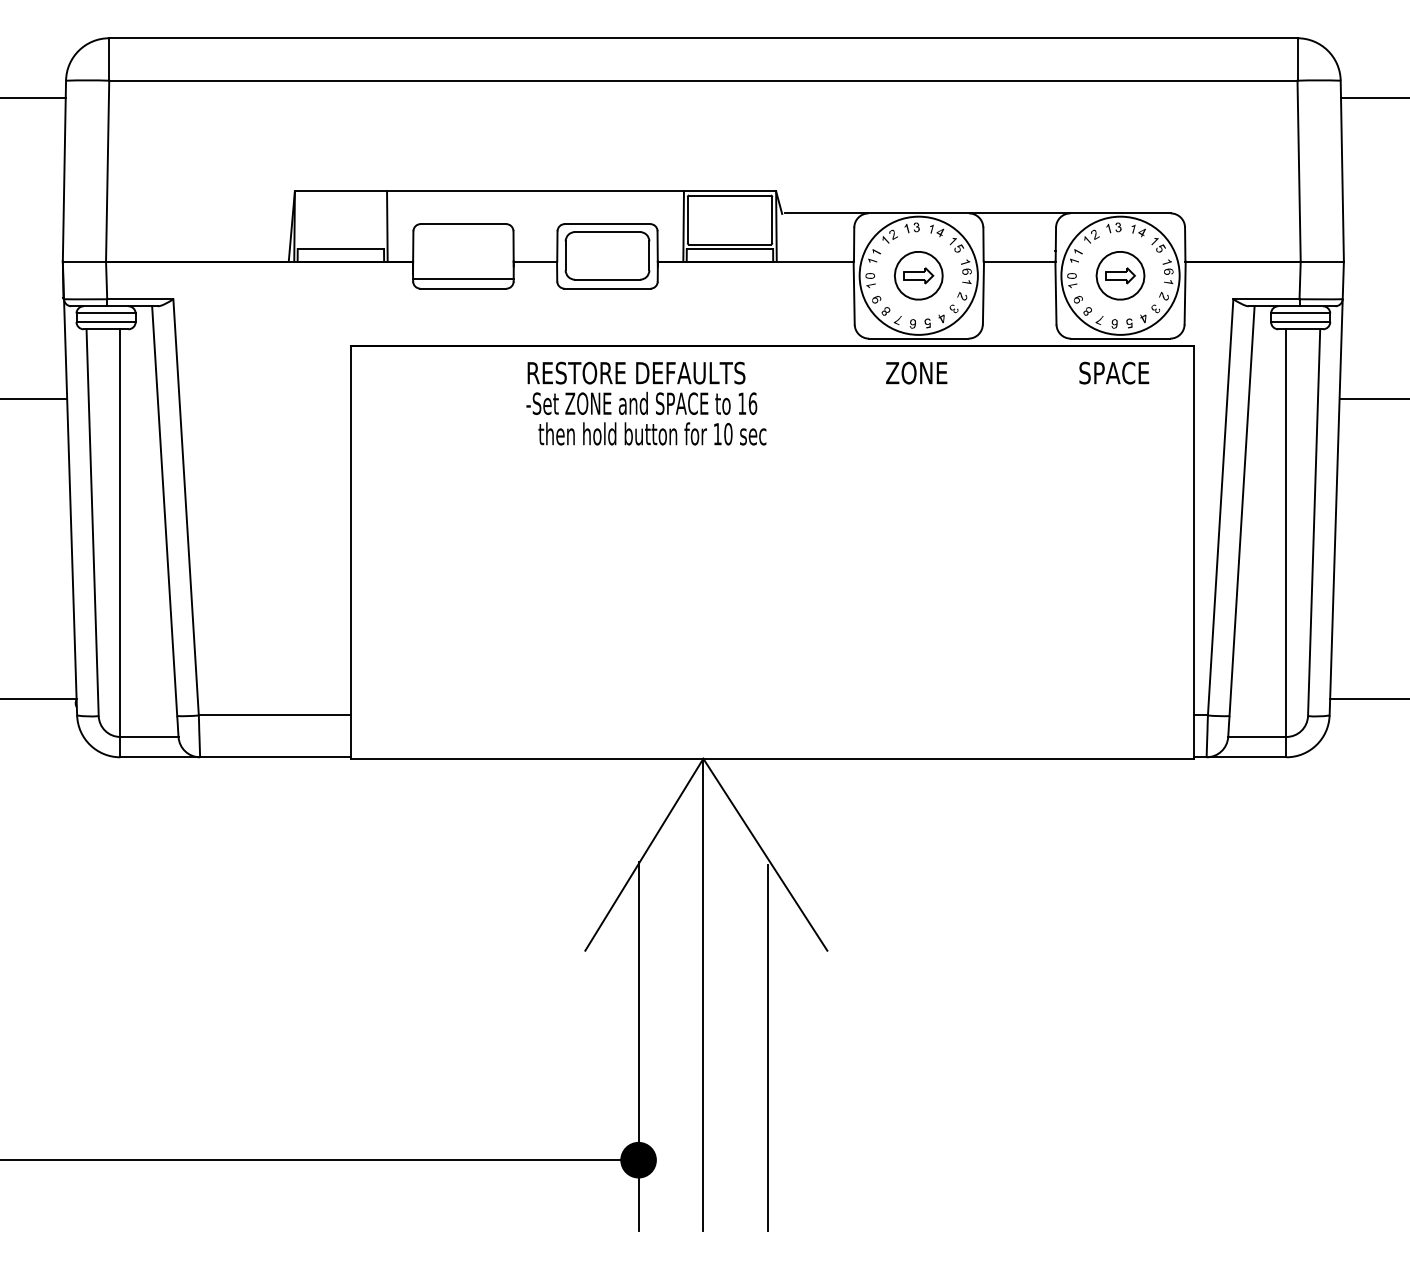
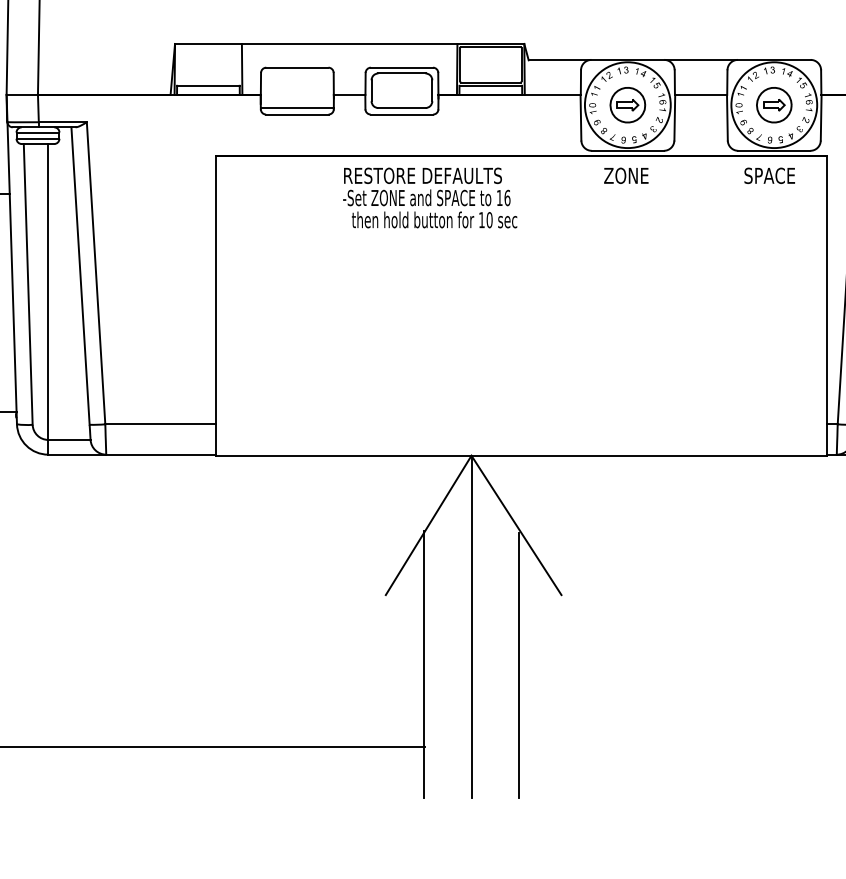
fill: (638, 1159) -> (424, 746), removed

